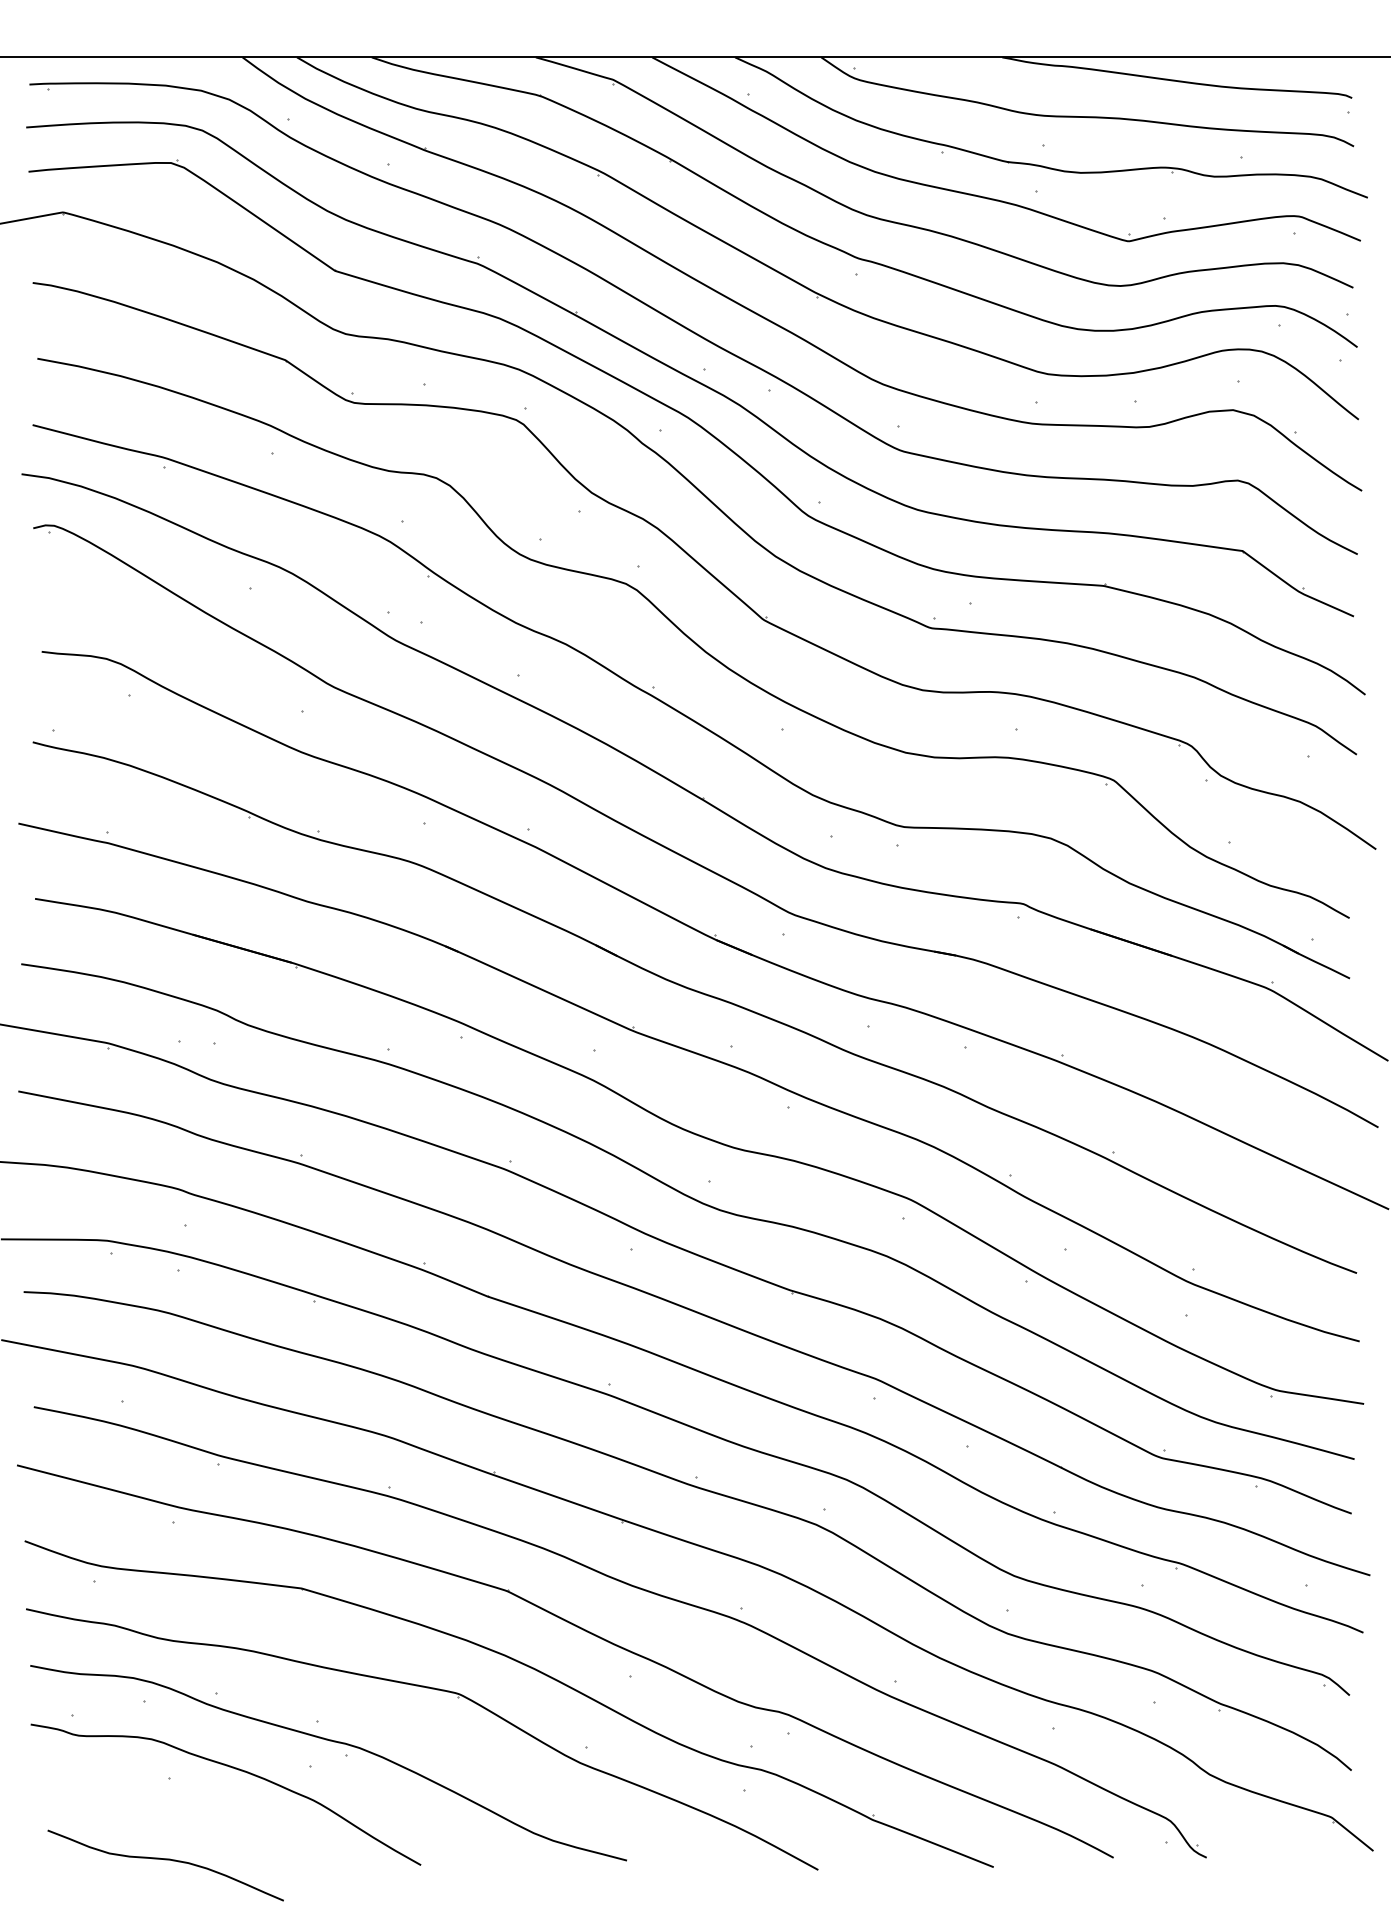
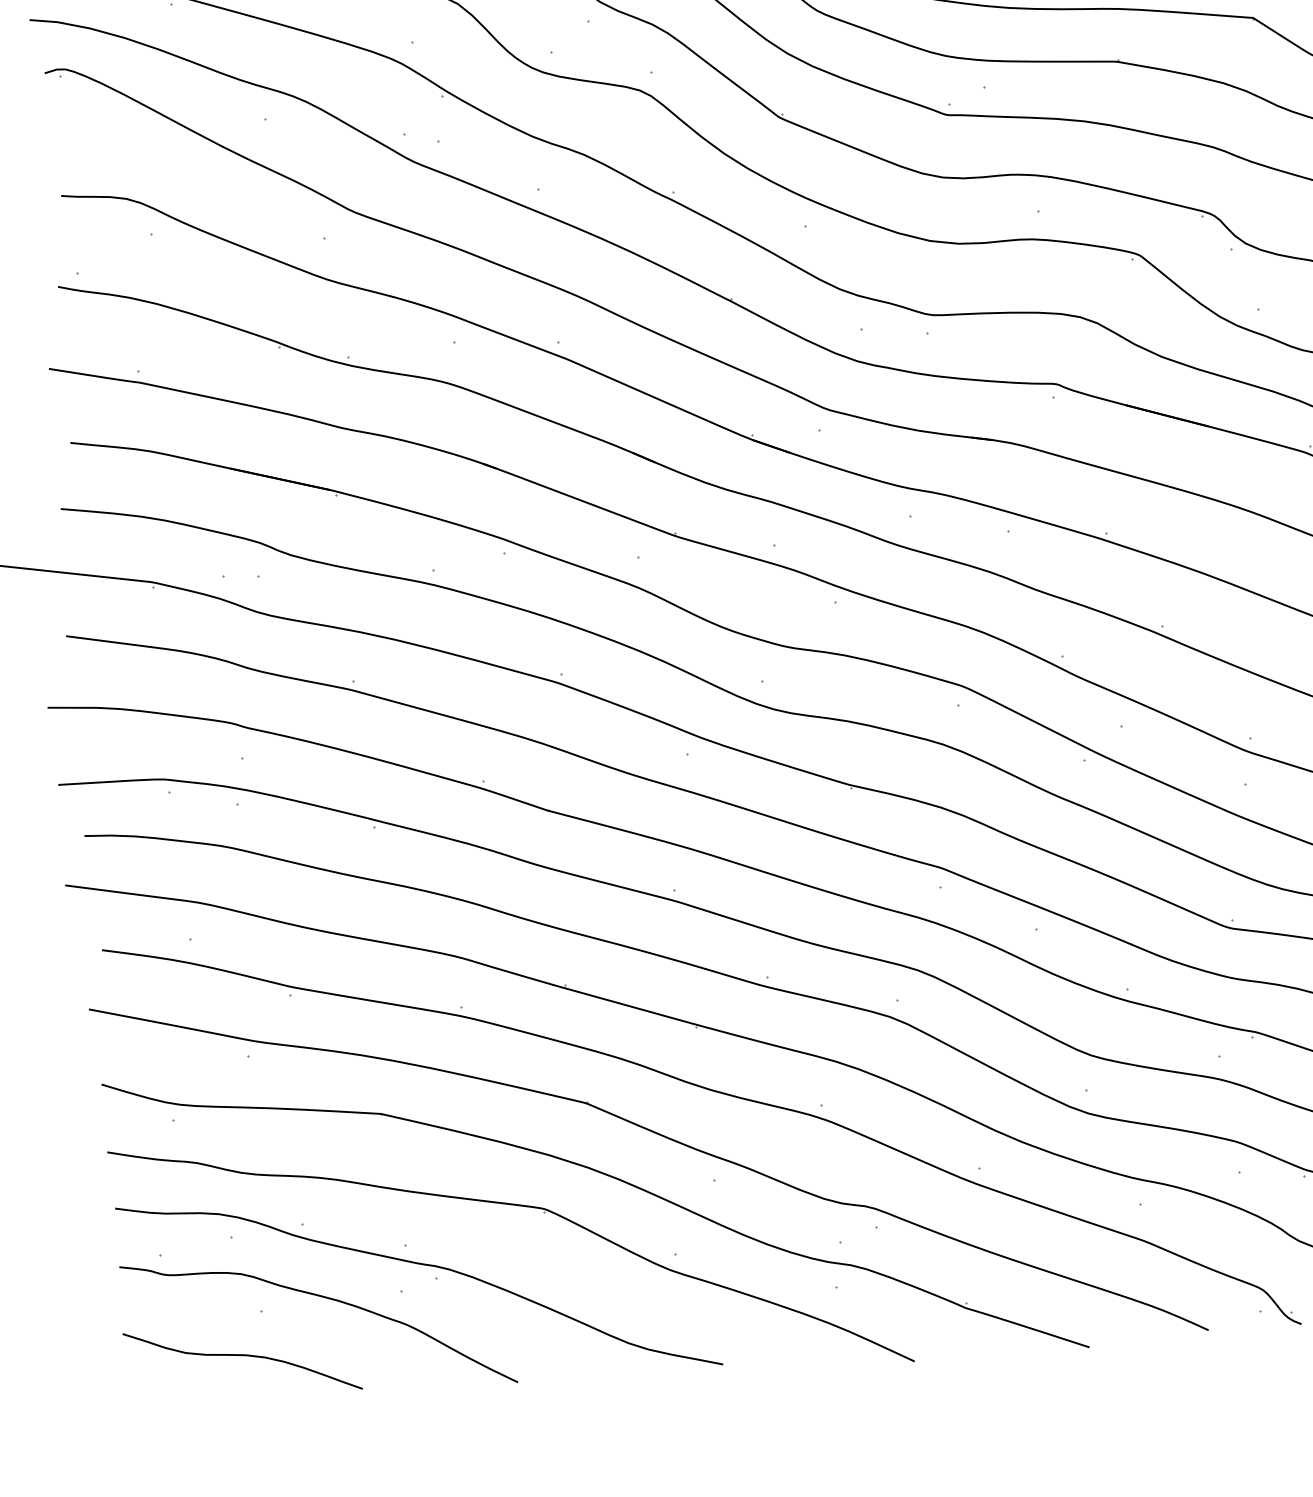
curve: (165, 1860) -> (242, 1356), moved

